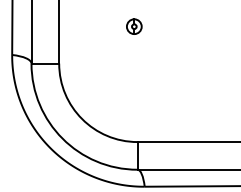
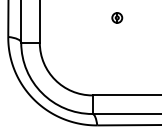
part: (134, 26) -> (117, 17), moved

